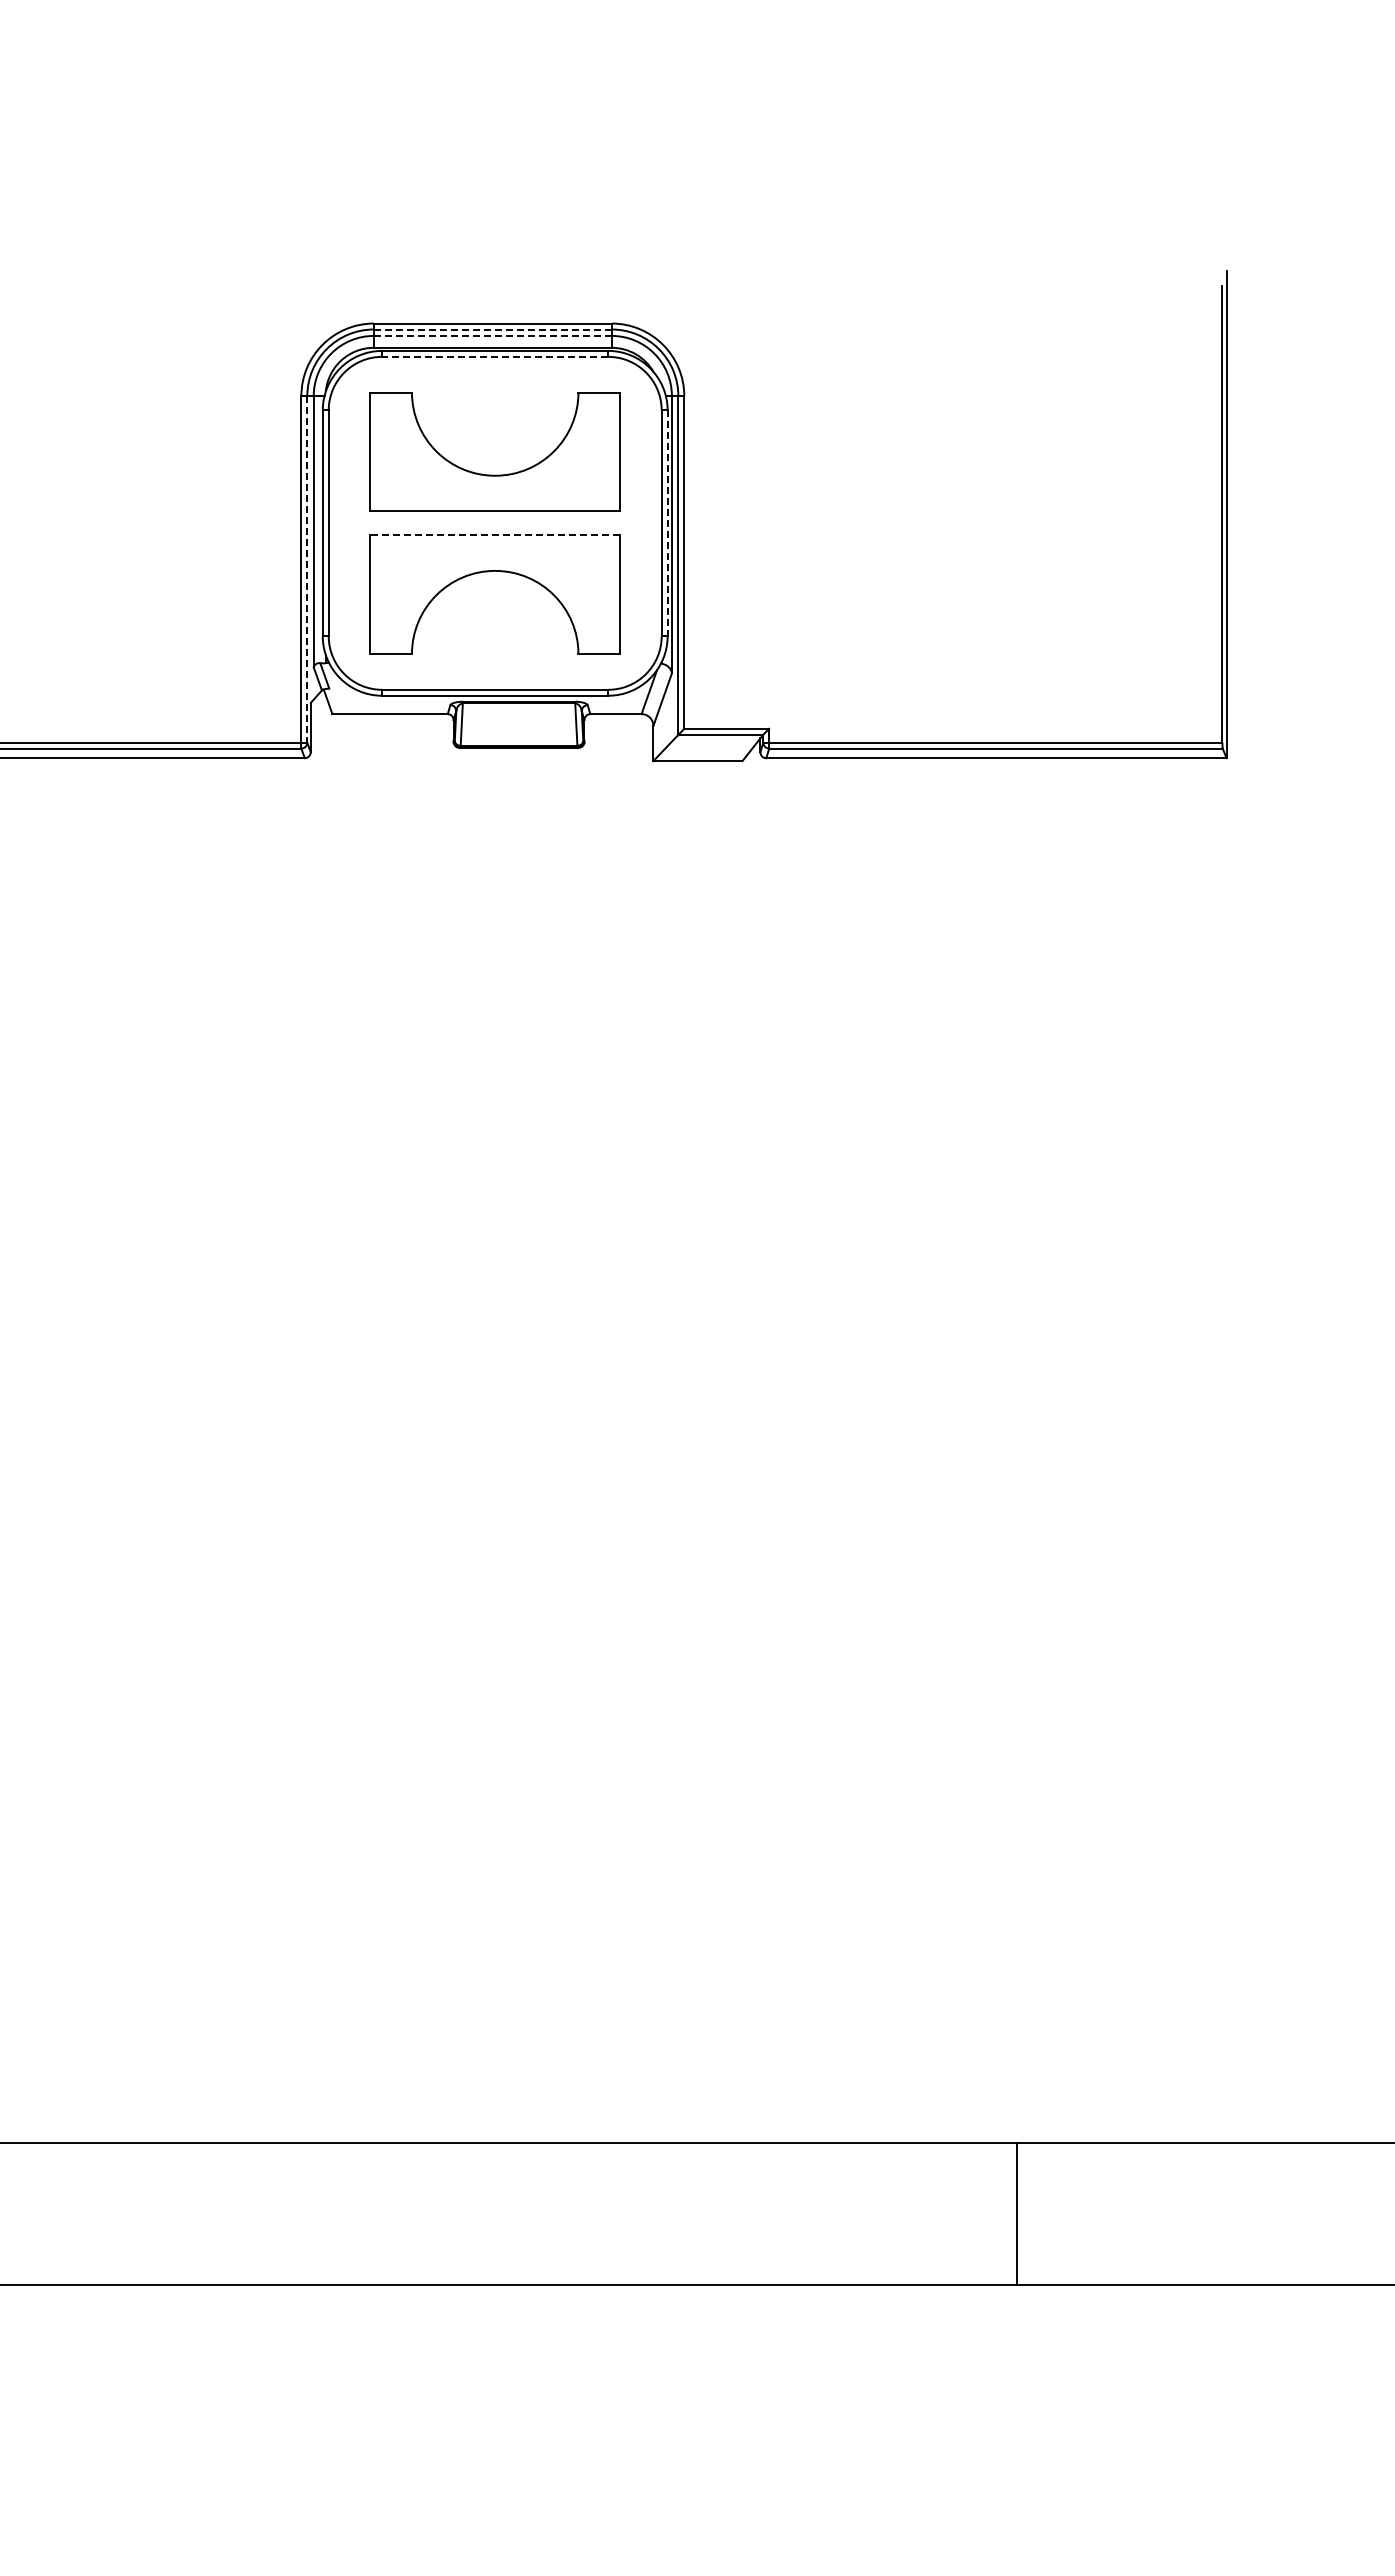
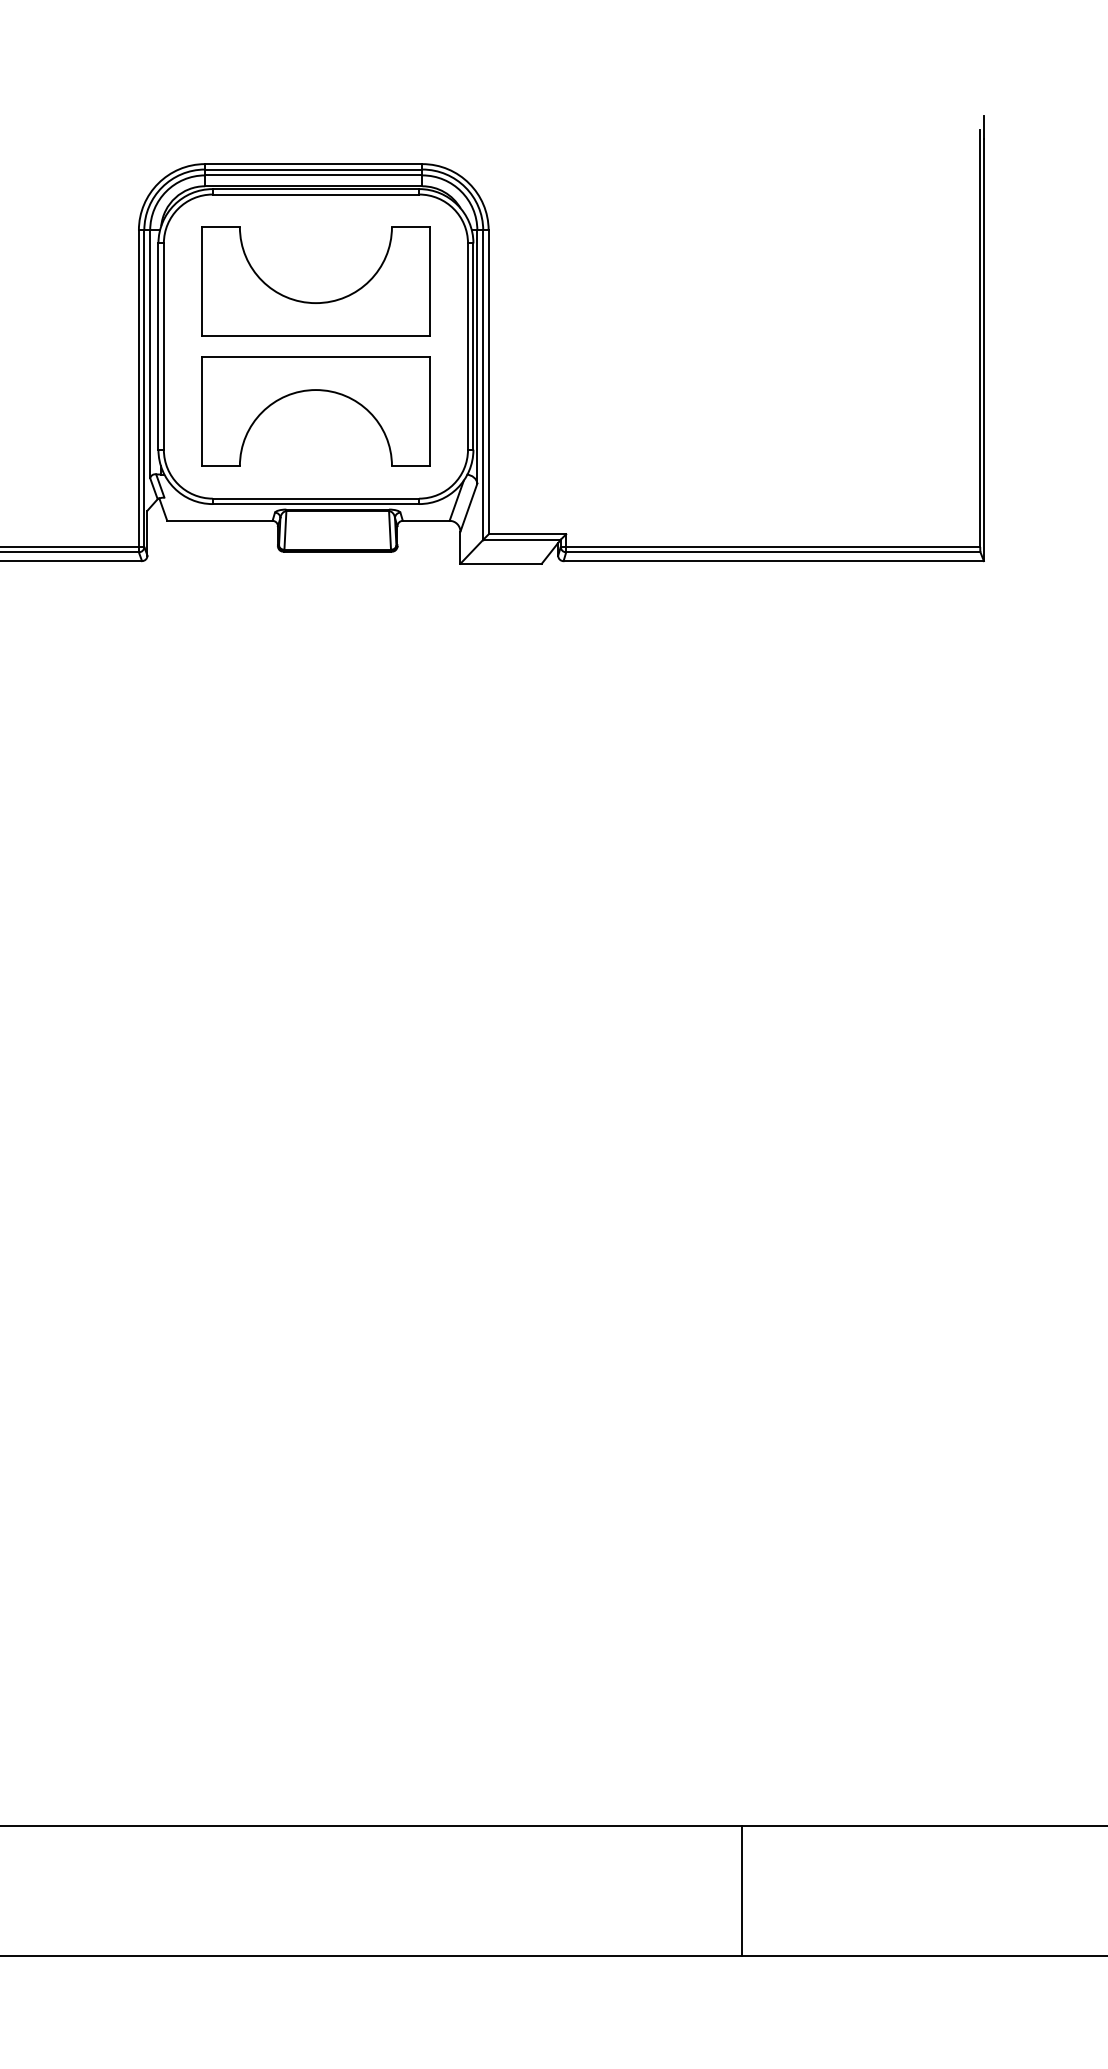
line: (492, 329) -> (313, 169), dashed -> solid
line: (492, 335) -> (313, 175), dashed -> solid
line: (495, 356) -> (316, 194), dashed -> solid
line: (667, 523) -> (473, 346), dashed -> solid
line: (495, 535) -> (316, 357), dashed -> solid
line: (307, 569) -> (144, 388), dashed -> solid
line: (1016, 2213) -> (741, 1890), moved

